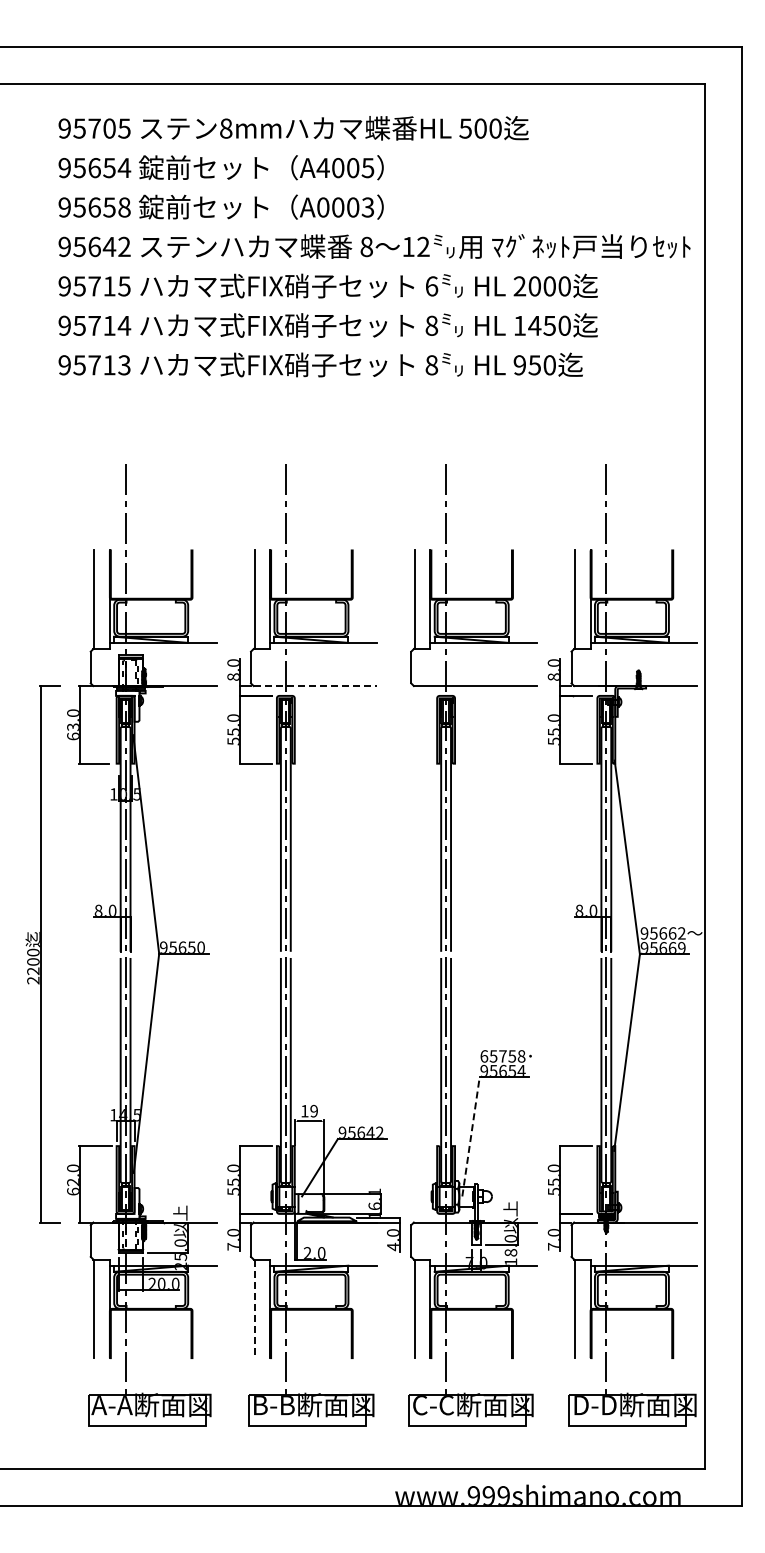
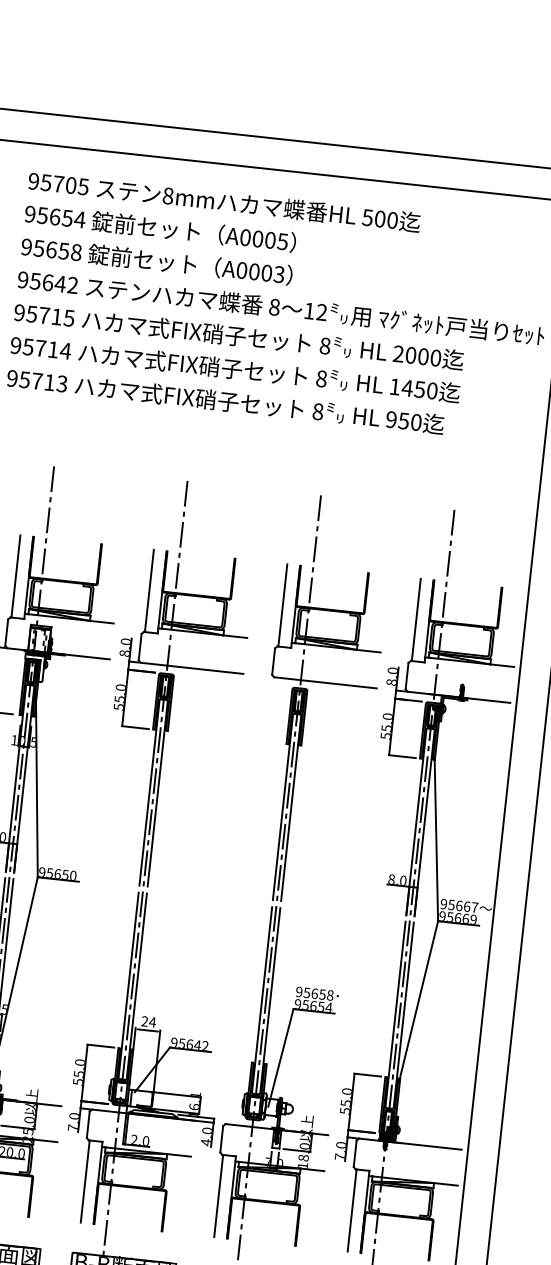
text: (322, 167) -> (244, 237), A4005 -> A0005
text: (431, 286) -> (324, 346), 6 -> 8
line: (315, 686) -> (192, 668), dashed -> solid
text: (681, 933) -> (474, 907), 95662 -> 95667
text: (493, 1056) -> (306, 992), 65758 -> 95658
text: (309, 1110) -> (148, 1021), 19 -> 24
line: (471, 1136) -> (281, 1057), dashed -> solid
line: (254, 1309) -> (84, 1182), dashed -> solid

